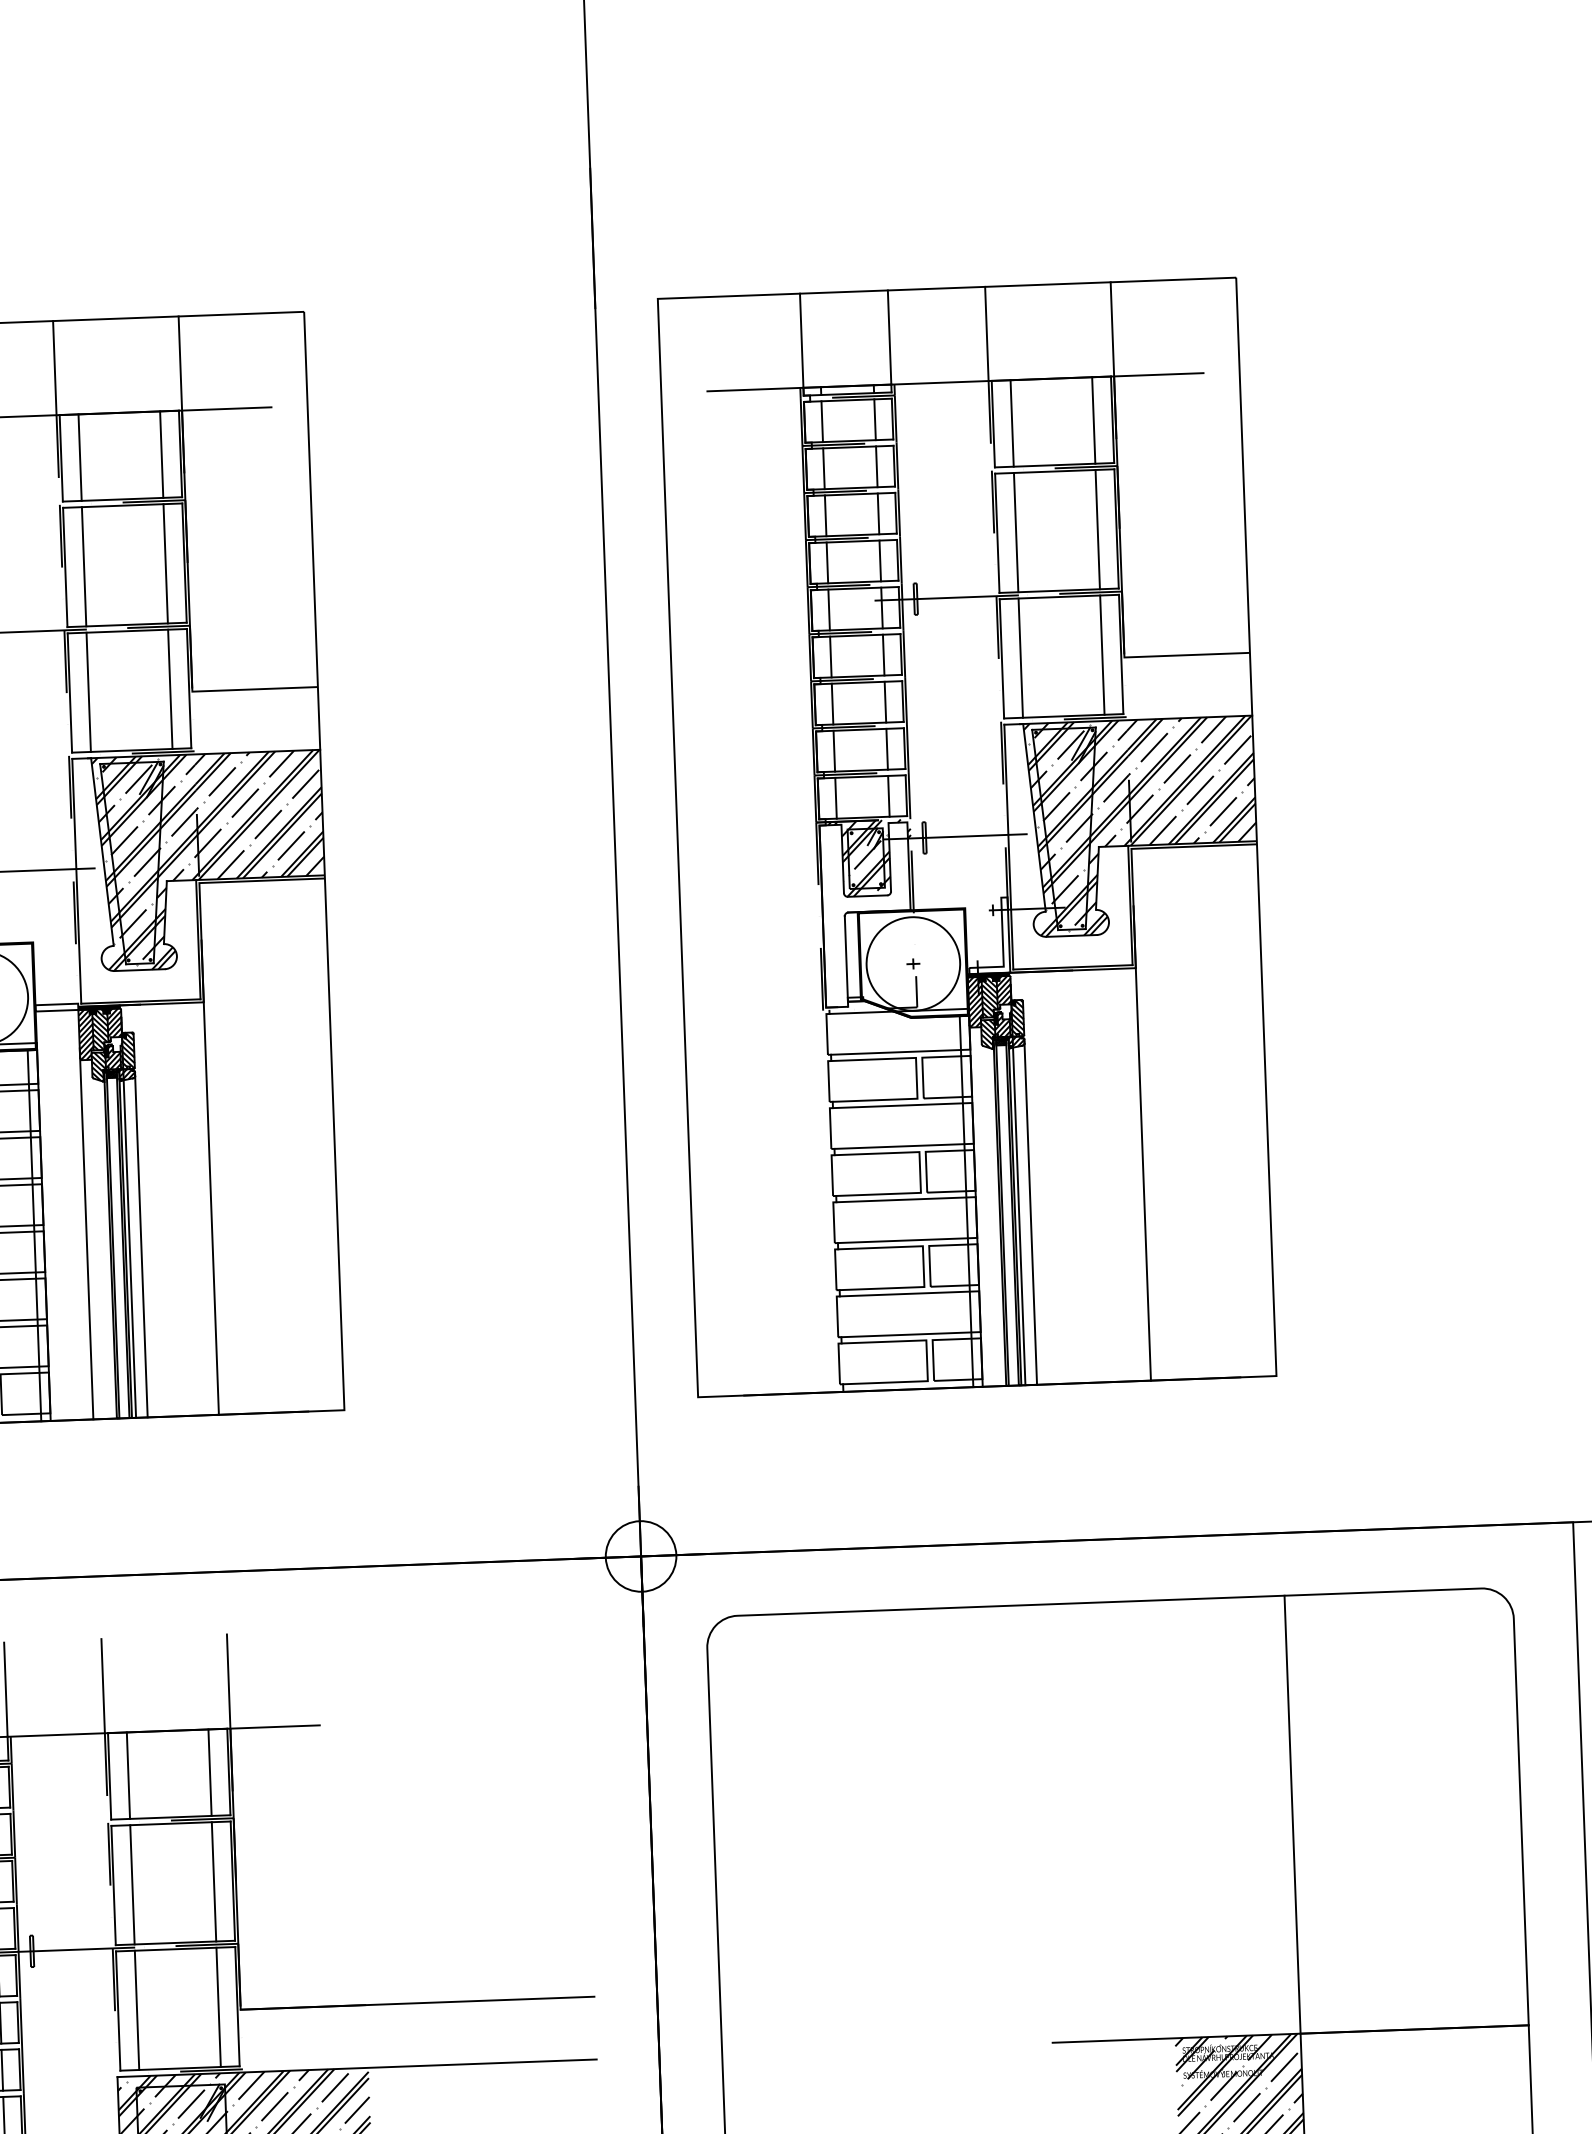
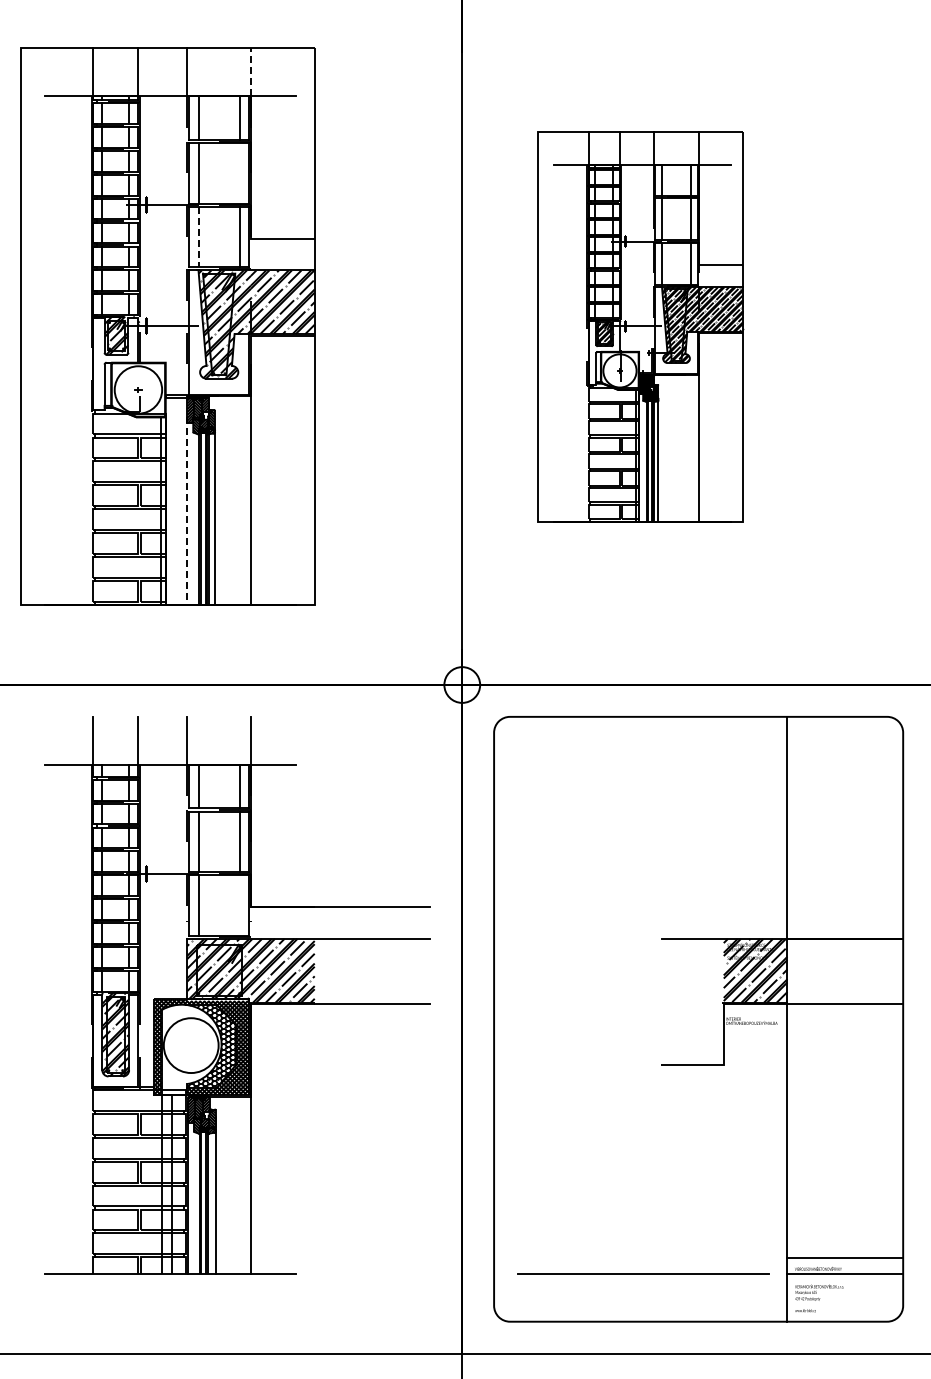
line: (181, 364) -> (251, 72), solid -> dashed
line: (164, 564) -> (239, 173), removed
line: (88, 693) -> (198, 237), solid -> dashed
part: (966, 836) -> (640, 326), size x0.7
line: (86, 1234) -> (187, 511), solid -> dashed
line: (217, 2007) -> (239, 905), removed

